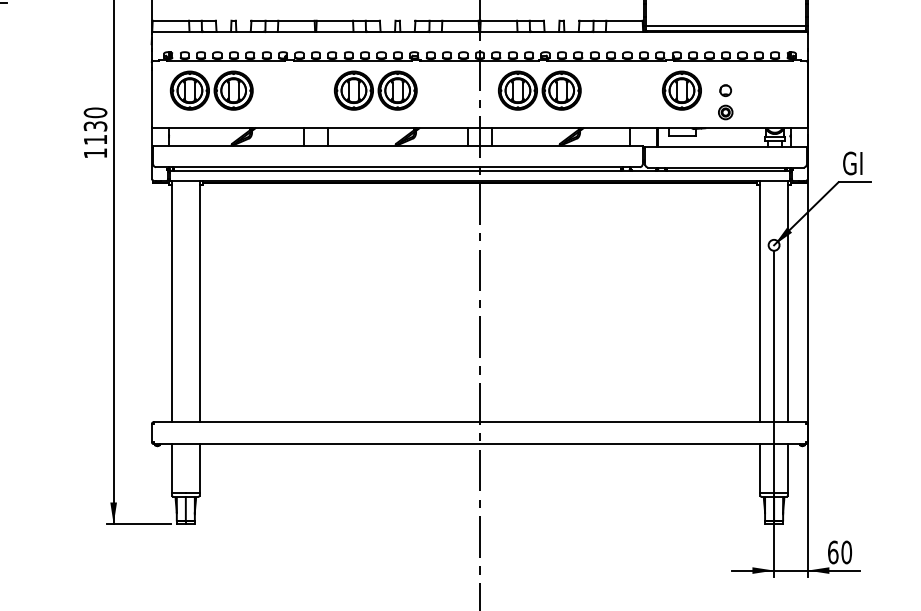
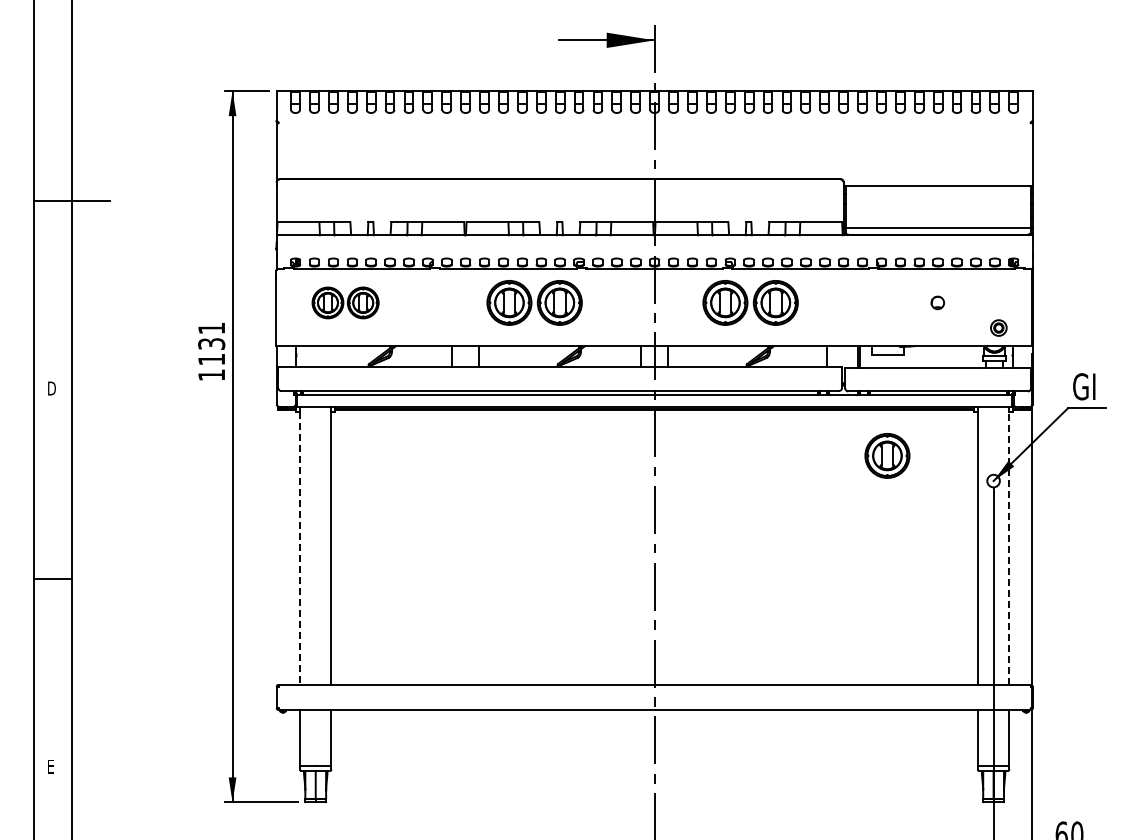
part: (211, 90) -> (345, 302), size x0.7
part: (539, 90) -> (750, 302), moved
part: (682, 90) -> (887, 455), moved
text: (95, 112) -> (211, 328), 1130 -> 1131
part: (725, 112) -> (998, 327), moved
line: (171, 303) -> (299, 548), solid -> dashed
line: (787, 303) -> (1009, 548), solid -> dashed

